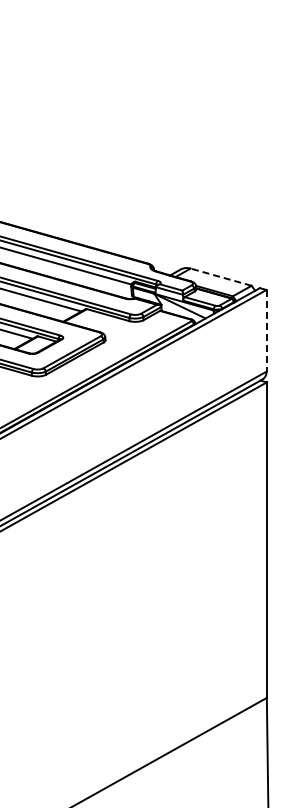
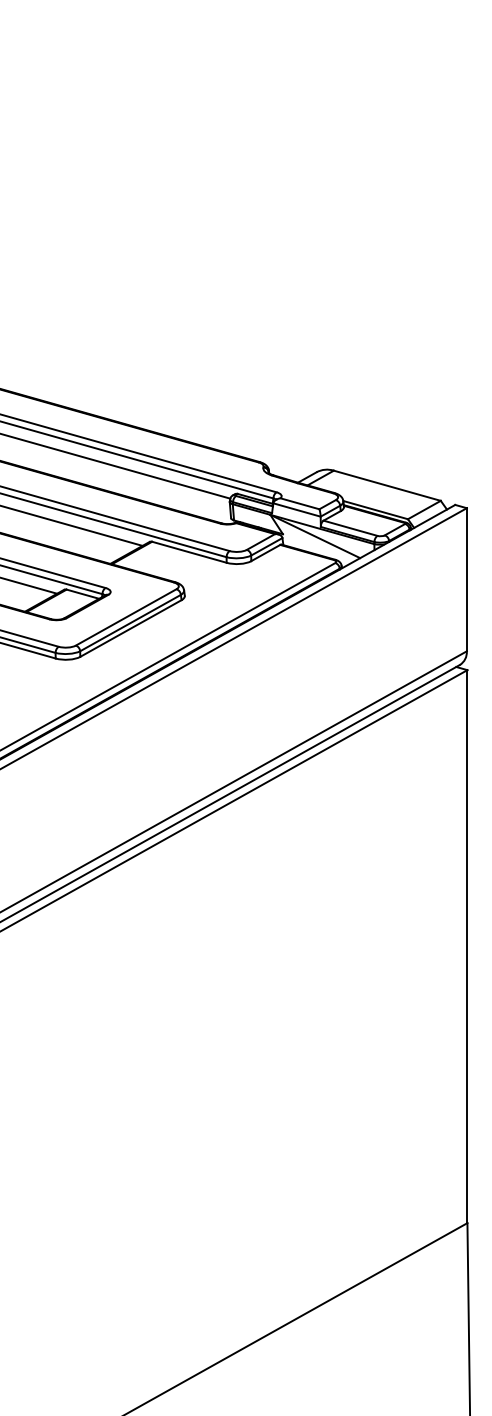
line: (221, 277) -> (387, 486), dashed -> solid
line: (266, 330) -> (466, 579), dashed -> solid

